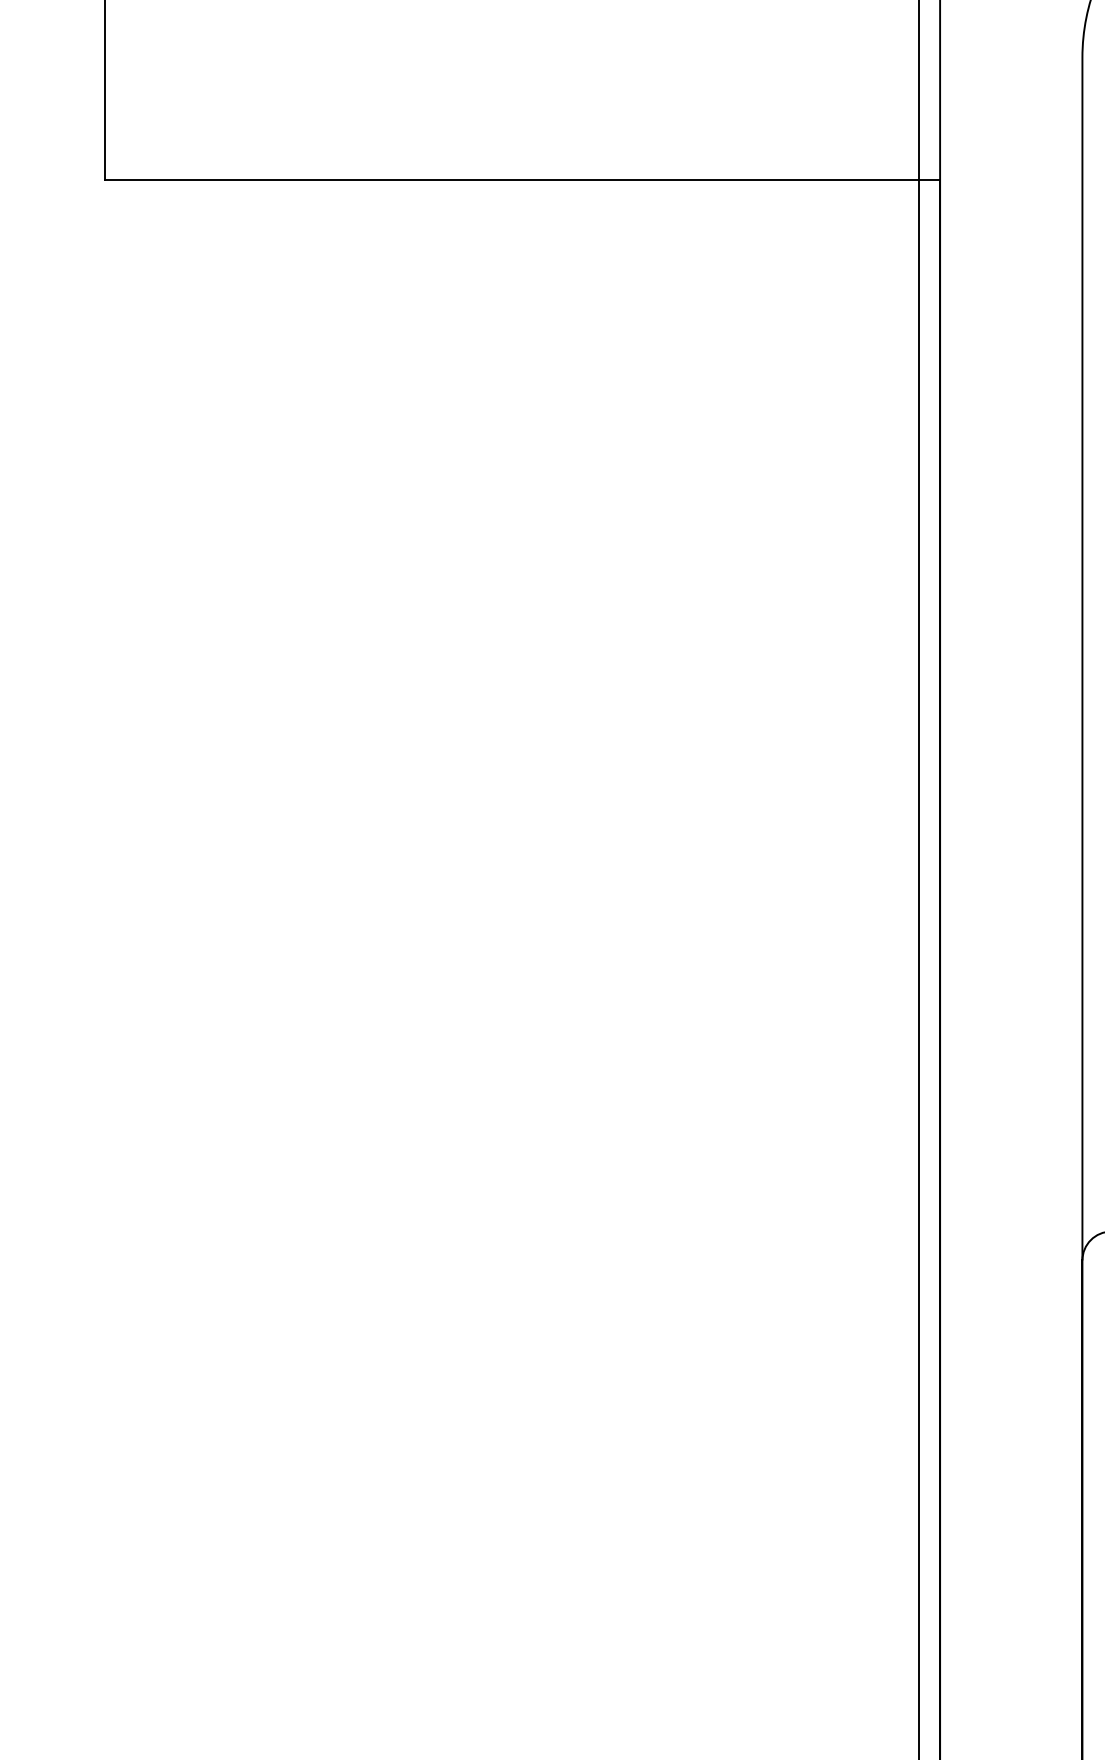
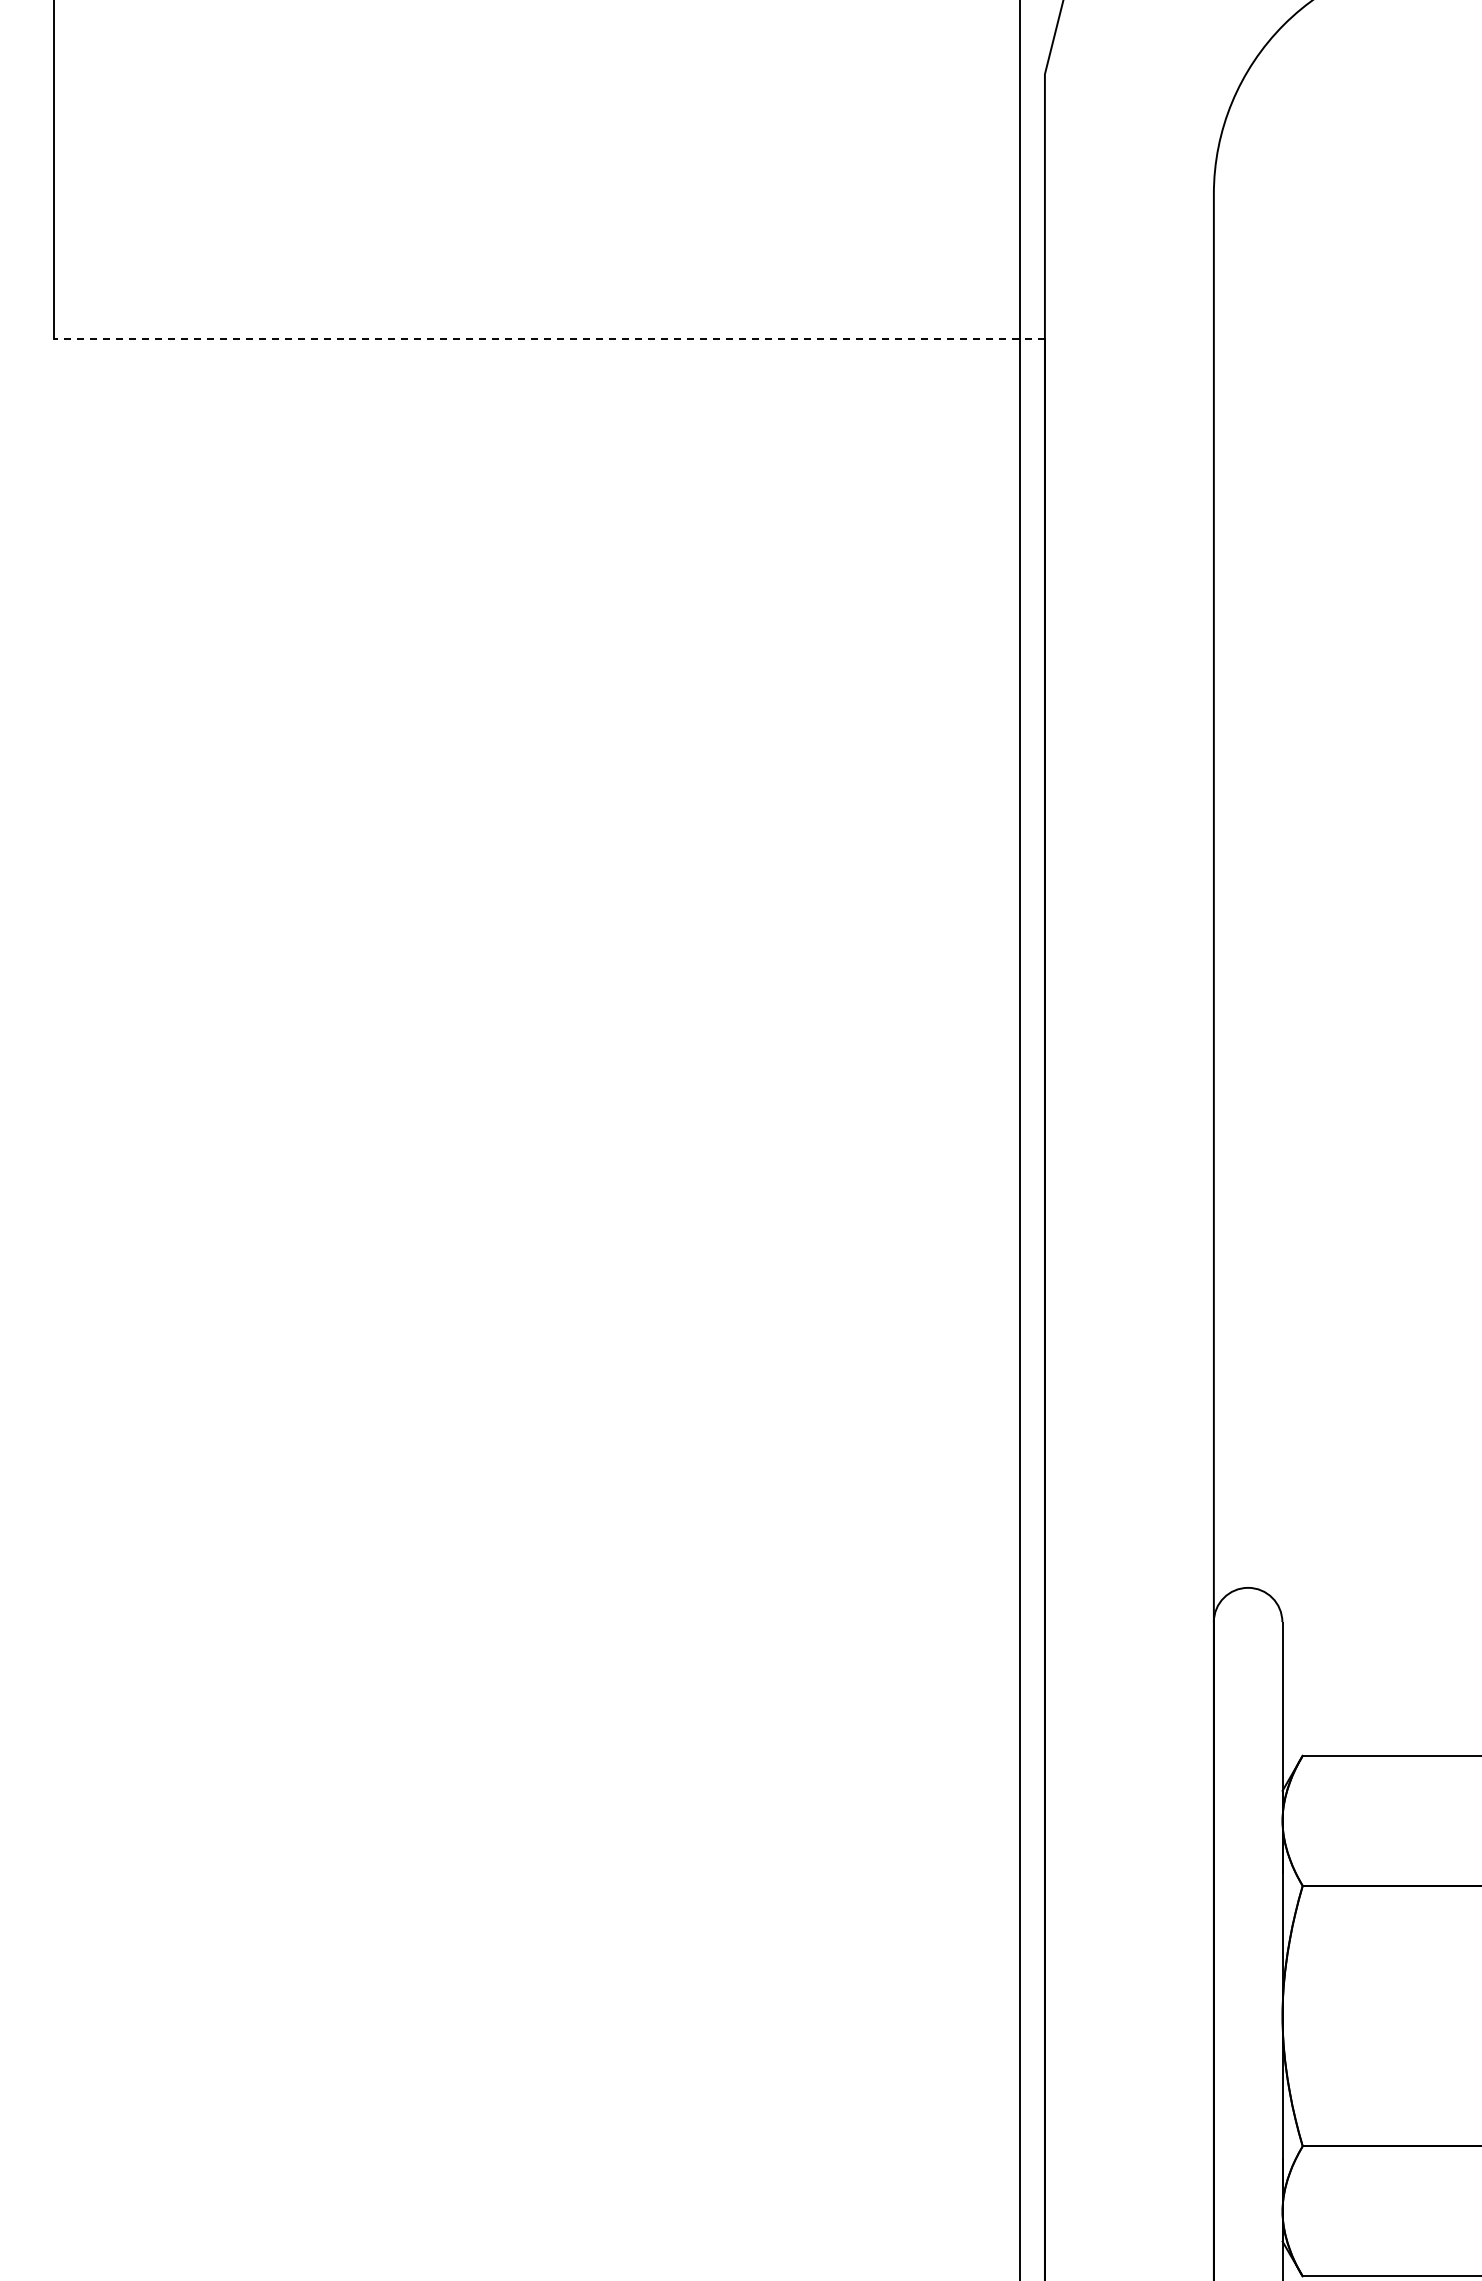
line: (522, 179) -> (549, 339), solid -> dashed

